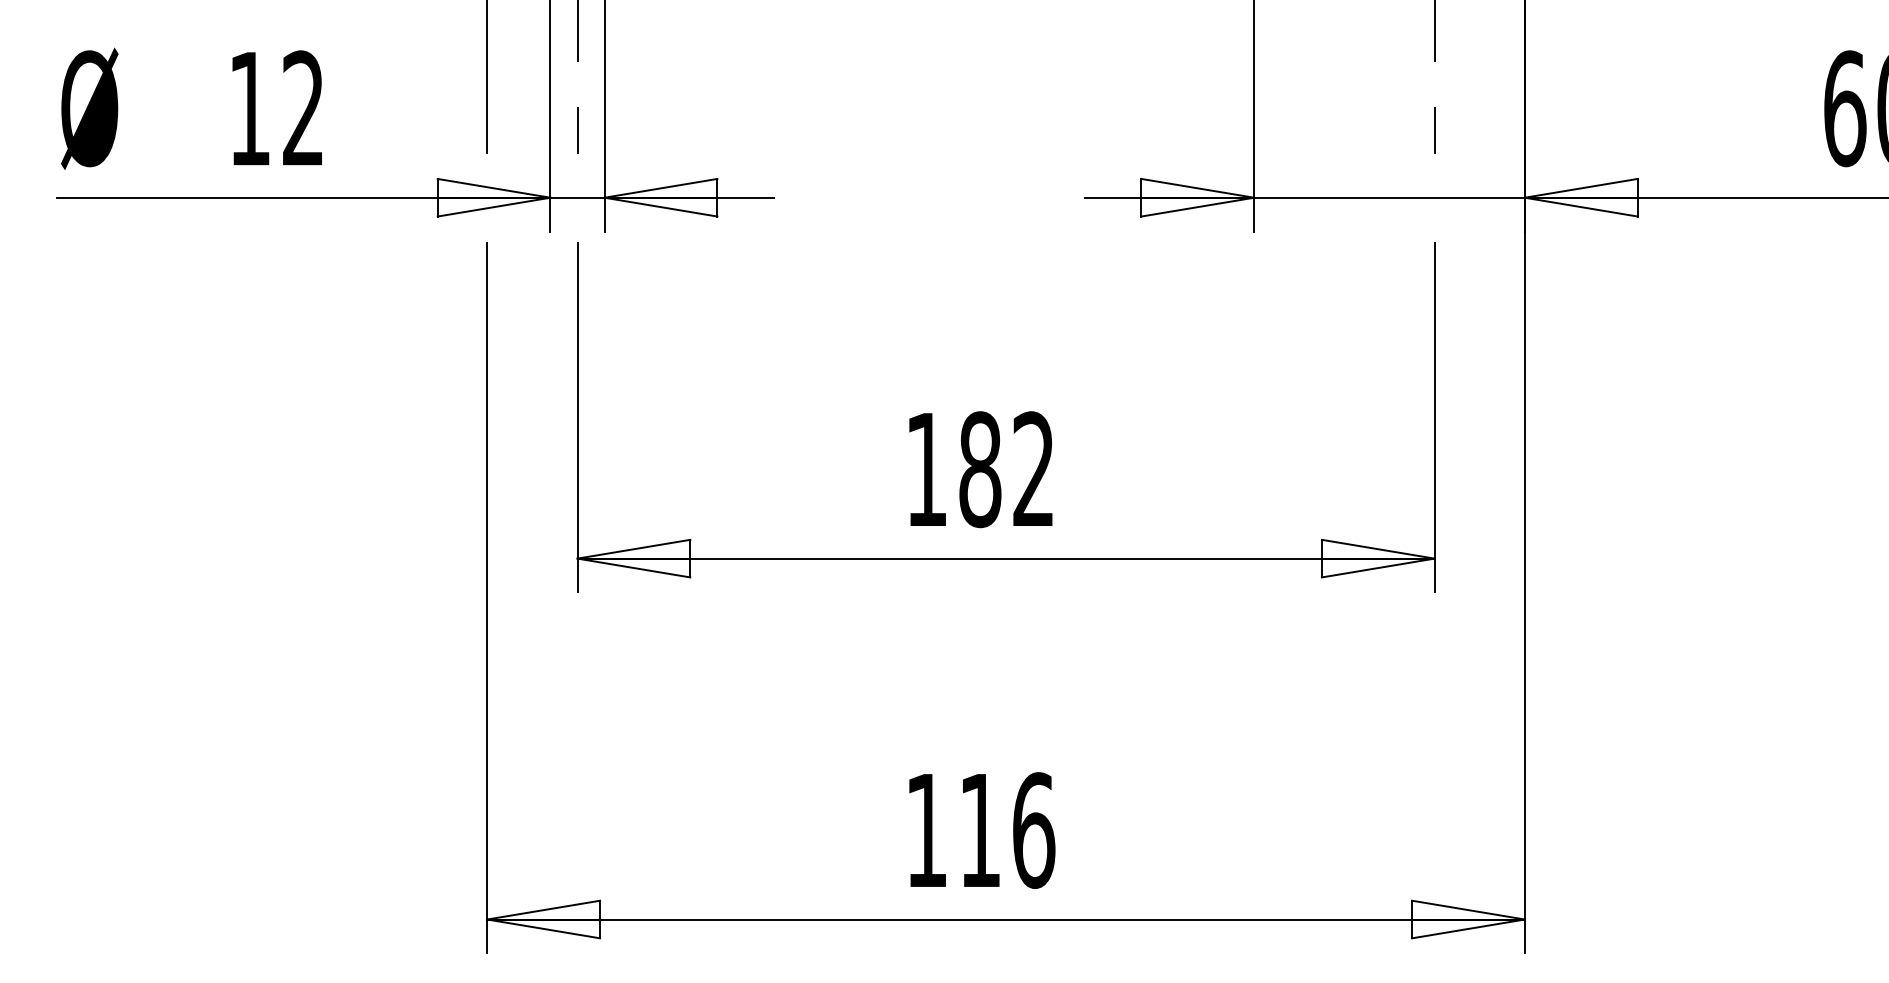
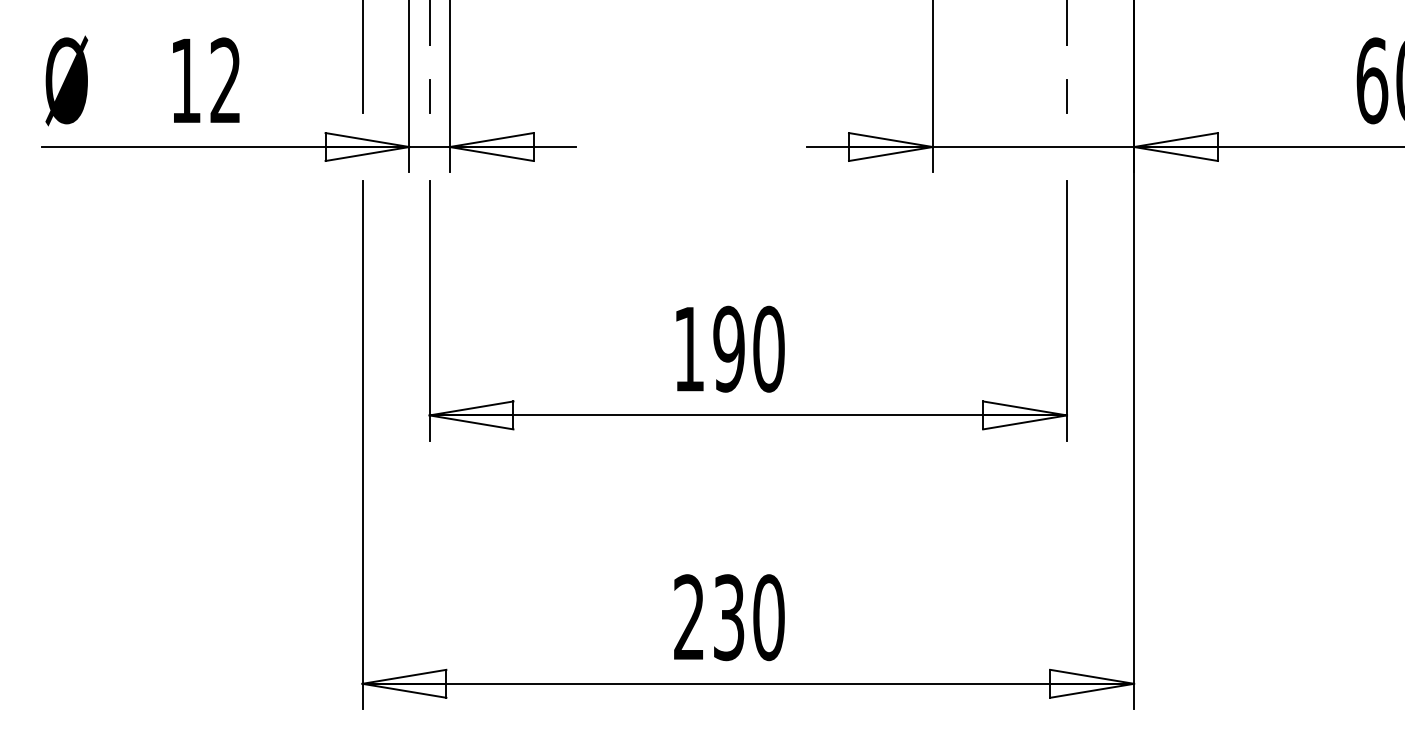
text: (1007, 469) -> (749, 349), 182 -> 190
text: (980, 830) -> (729, 617), 116 -> 230

